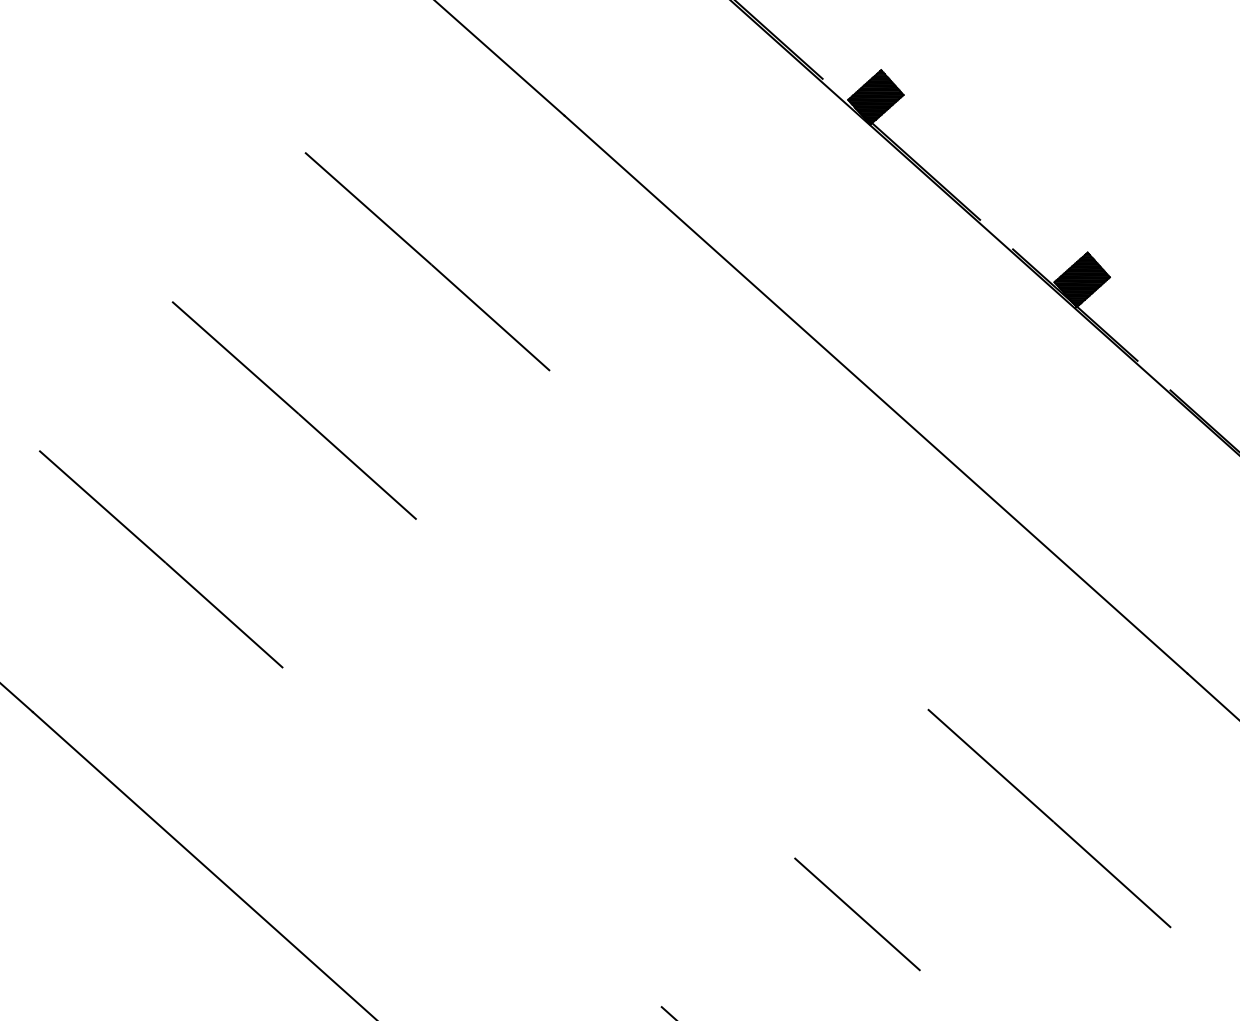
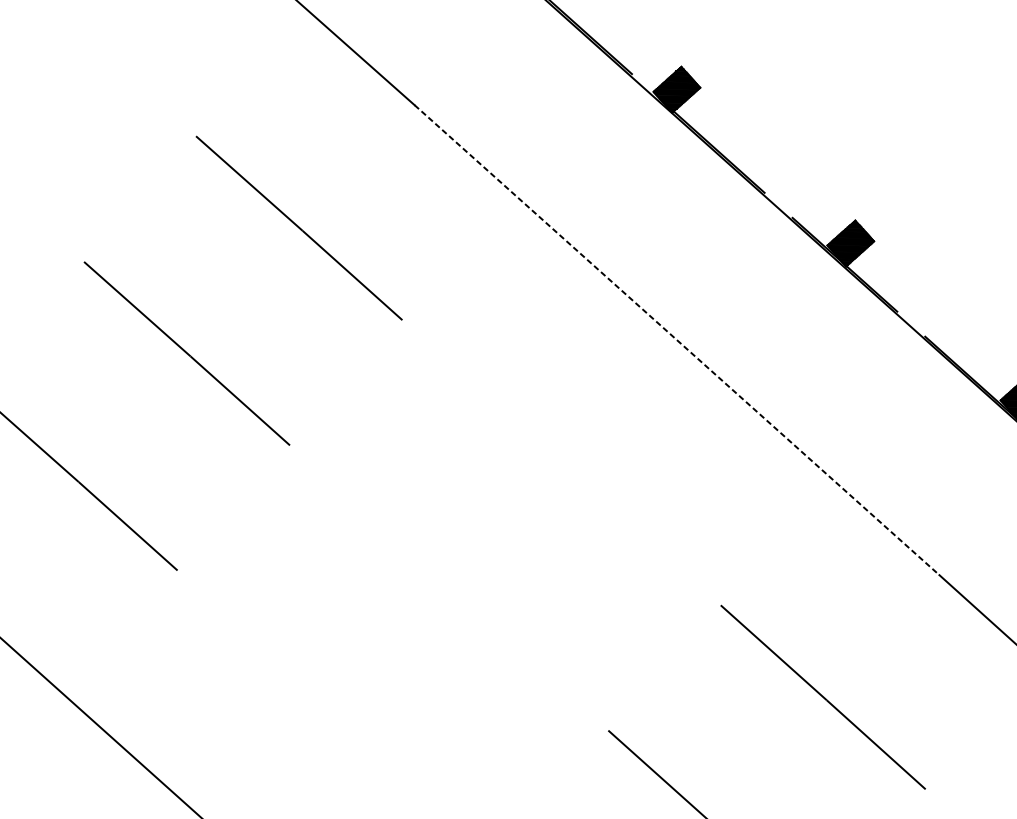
line: (876, 394) -> (677, 340), solid -> dashed

